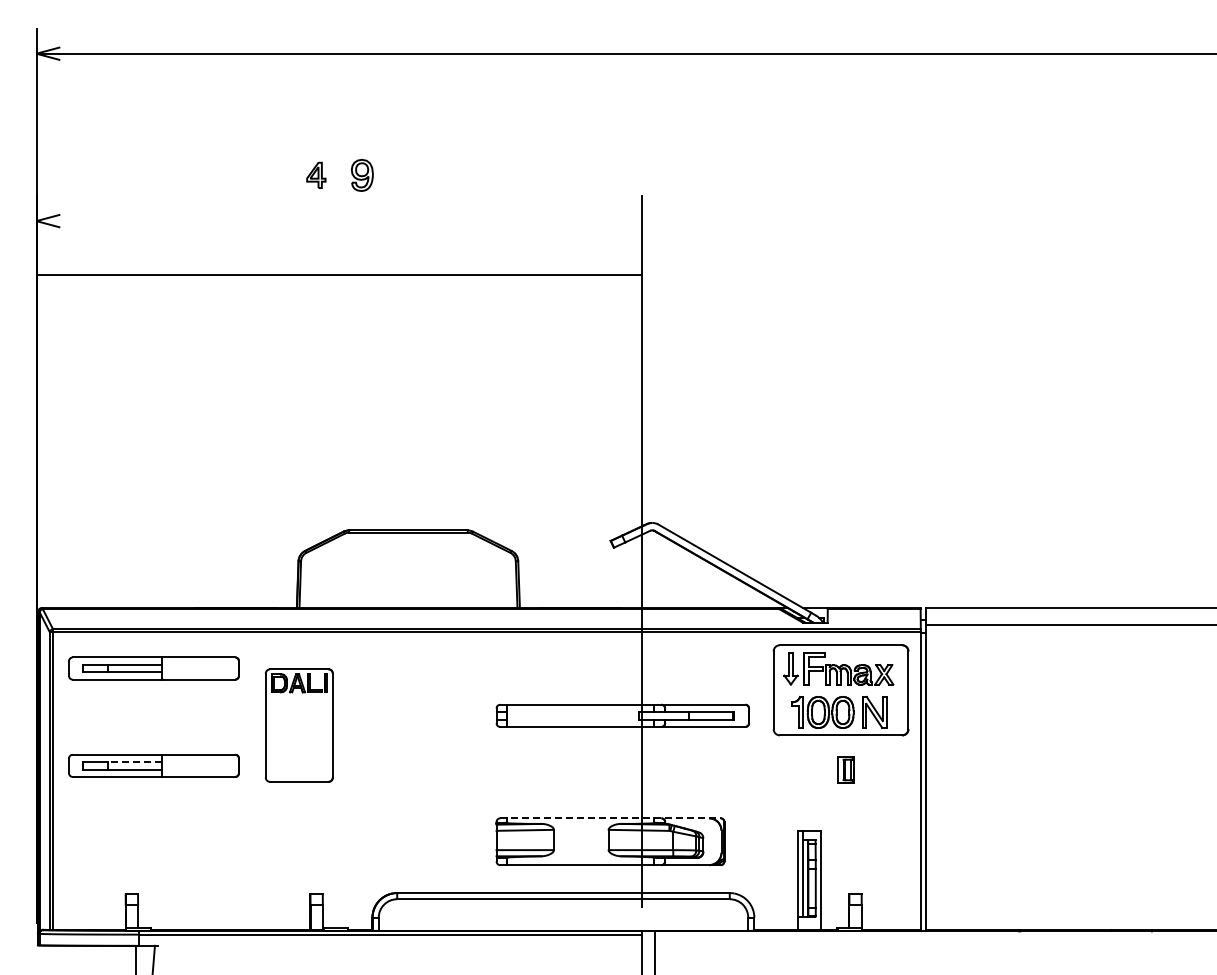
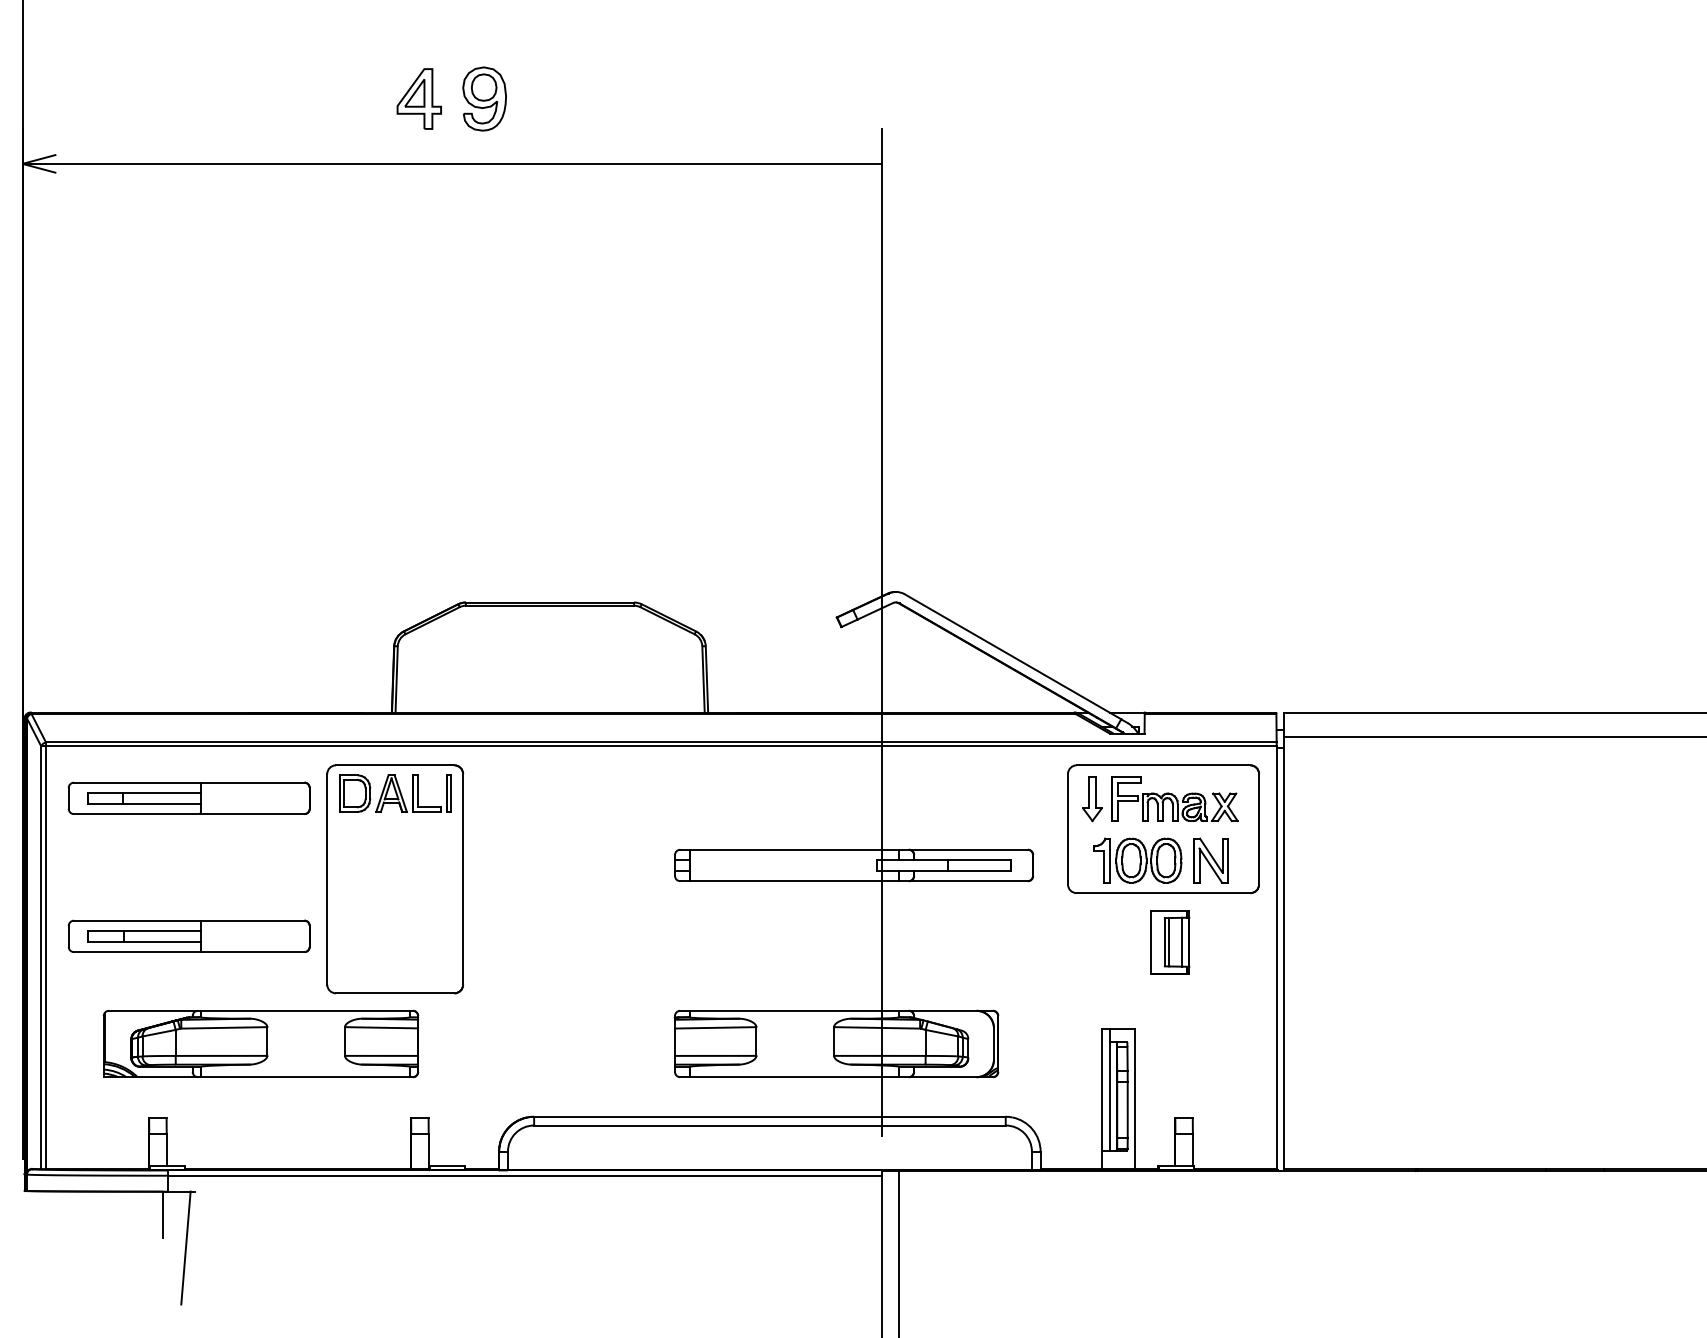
part: (316, 175) -> (419, 99), size x1.67
part: (362, 175) -> (484, 99), size x1.43
line: (339, 275) -> (452, 164), moved
part: (299, 725) -> (395, 879), size x1.43
line: (134, 762) -> (161, 931), dashed -> solid
part: (845, 769) -> (1169, 941), size x1.67
line: (611, 818) -> (838, 1011), dashed -> solid
part: (204, 841) -> (260, 1043), added

